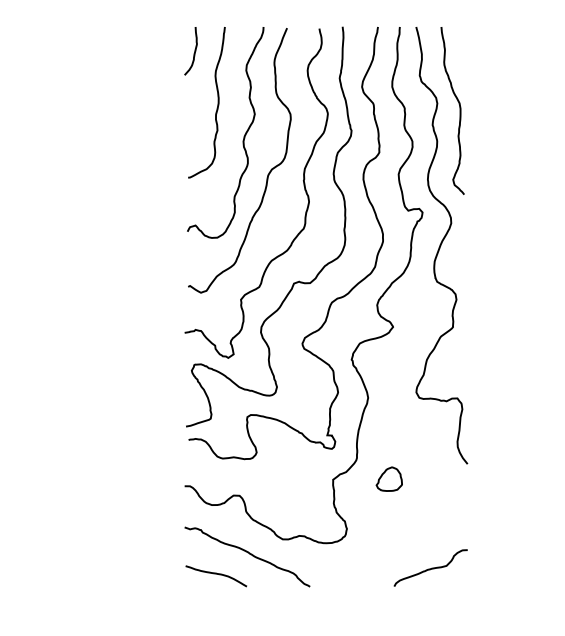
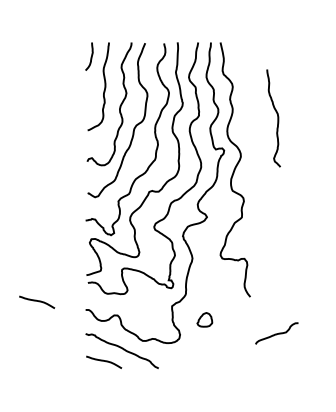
curve: (459, 111) -> (277, 118), moved
curve: (101, 471) -> (37, 301), added
part: (388, 478) -> (204, 319), moved
curve: (429, 567) -> (276, 333), moved

